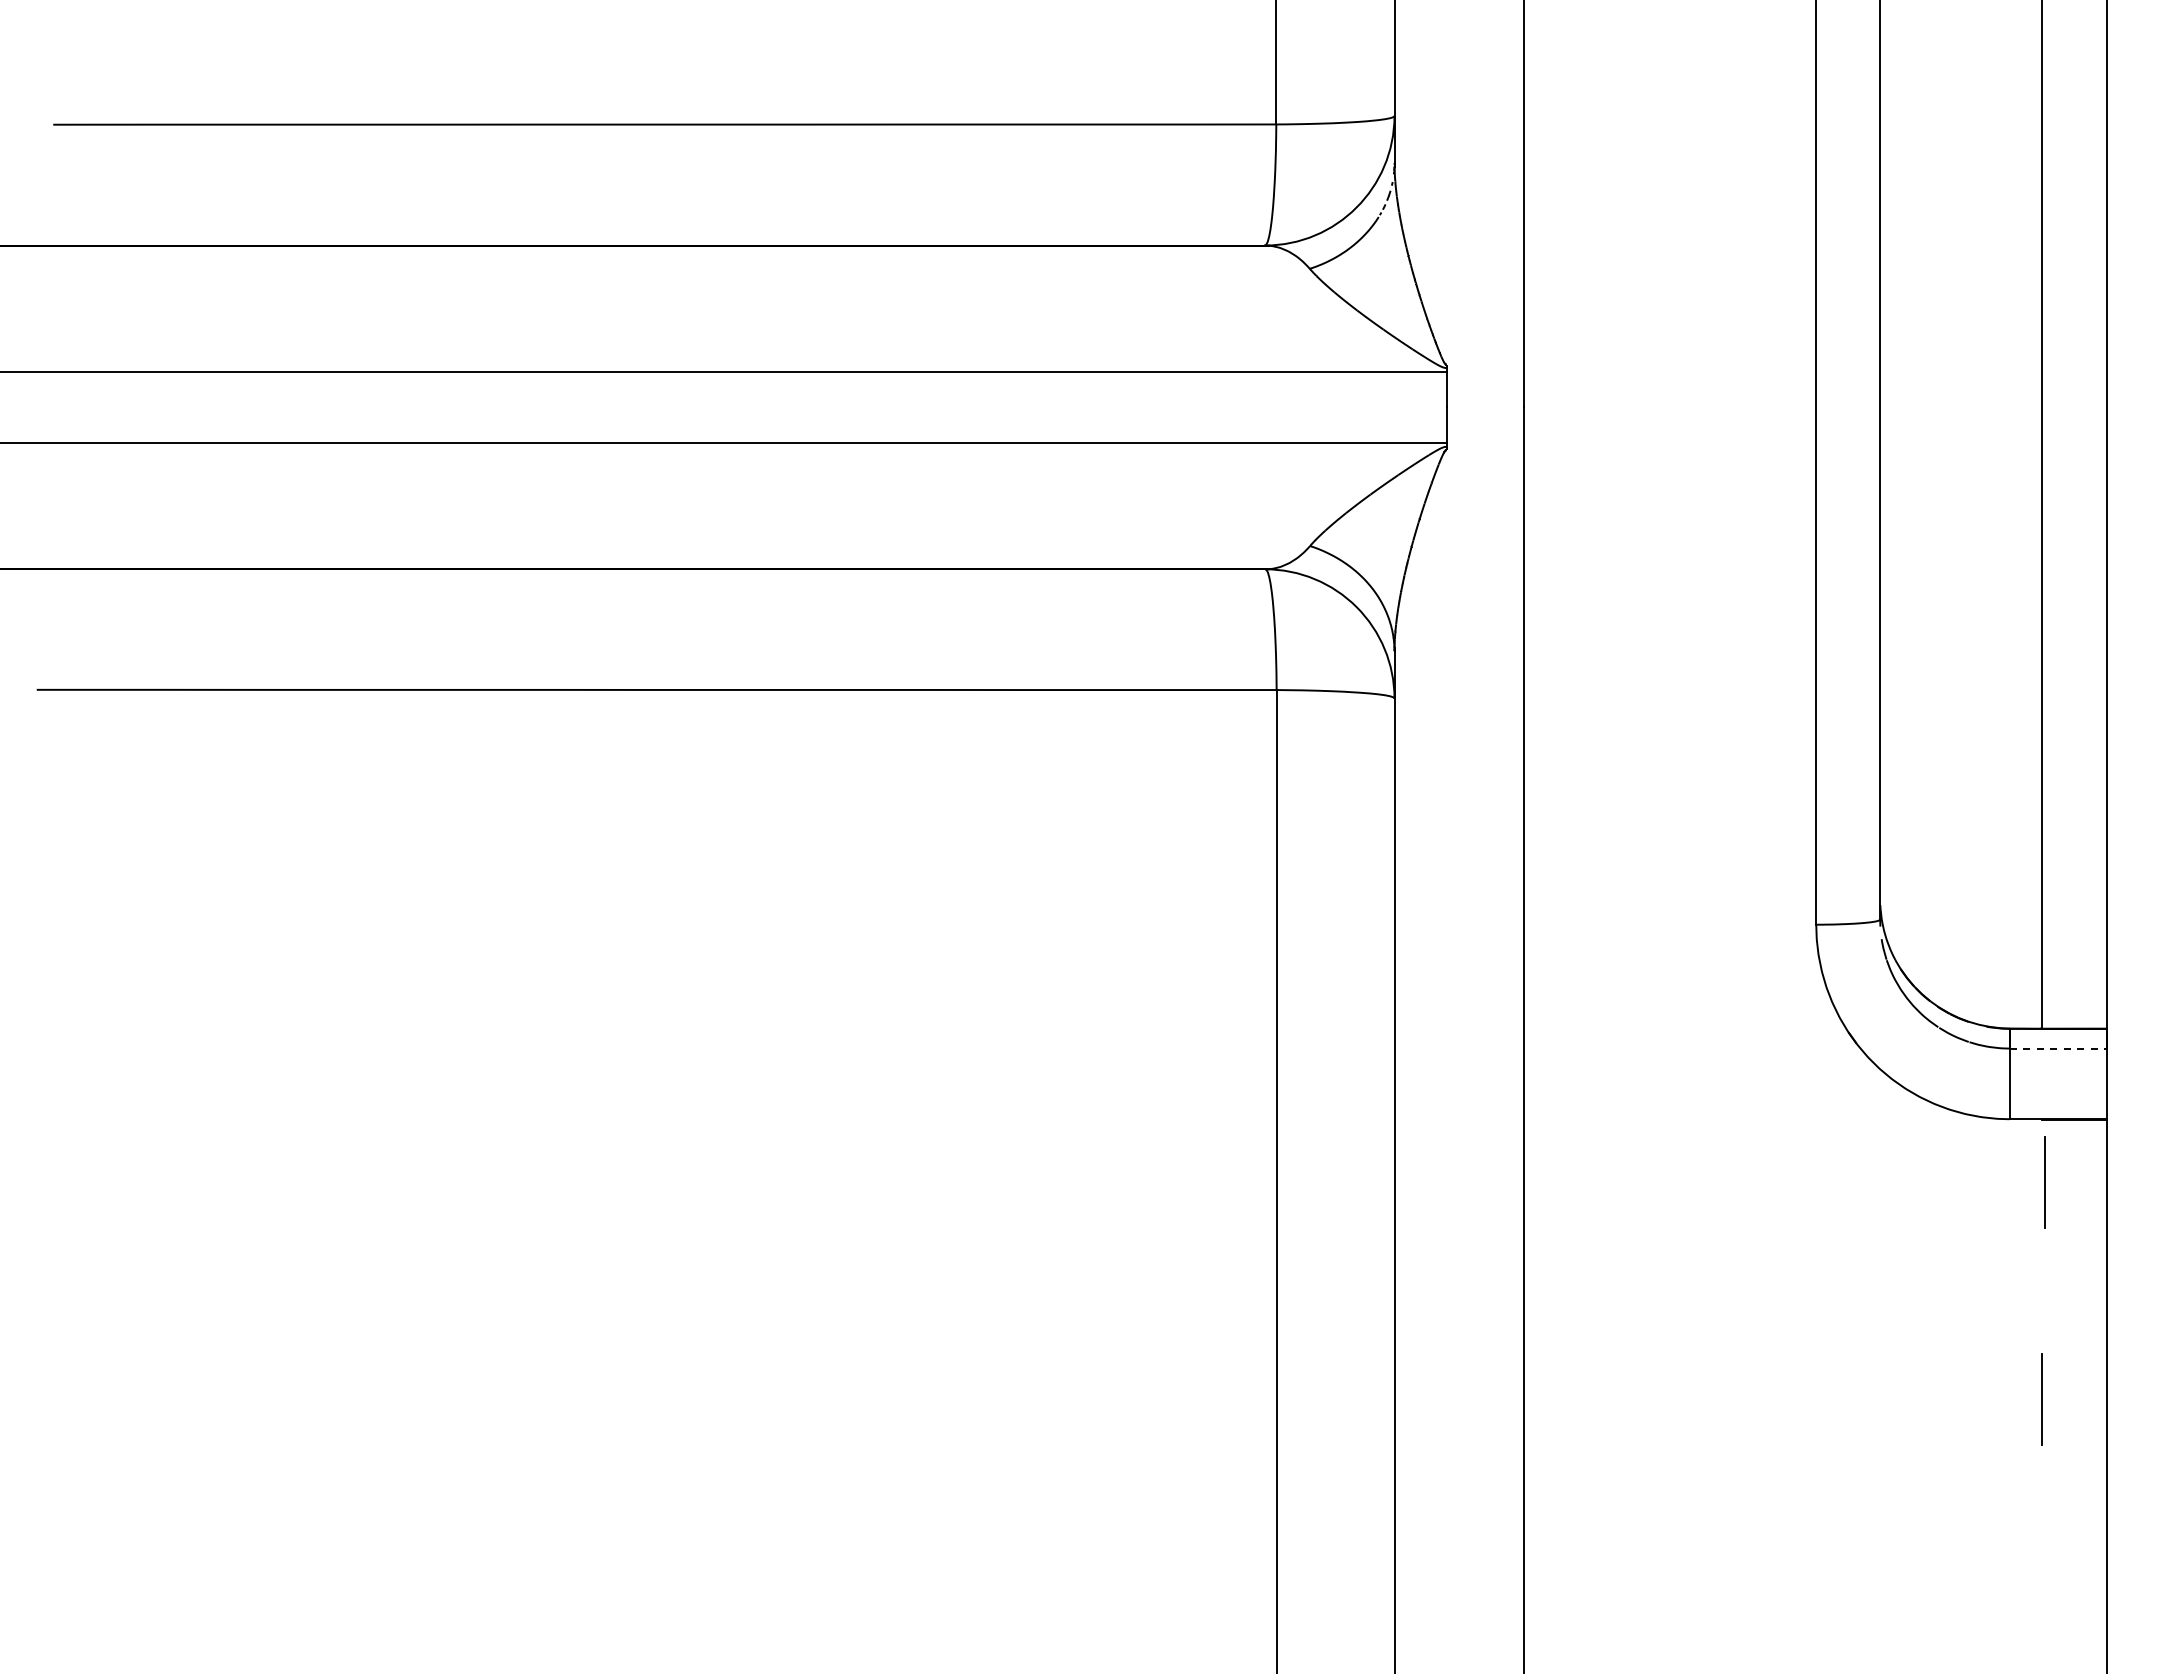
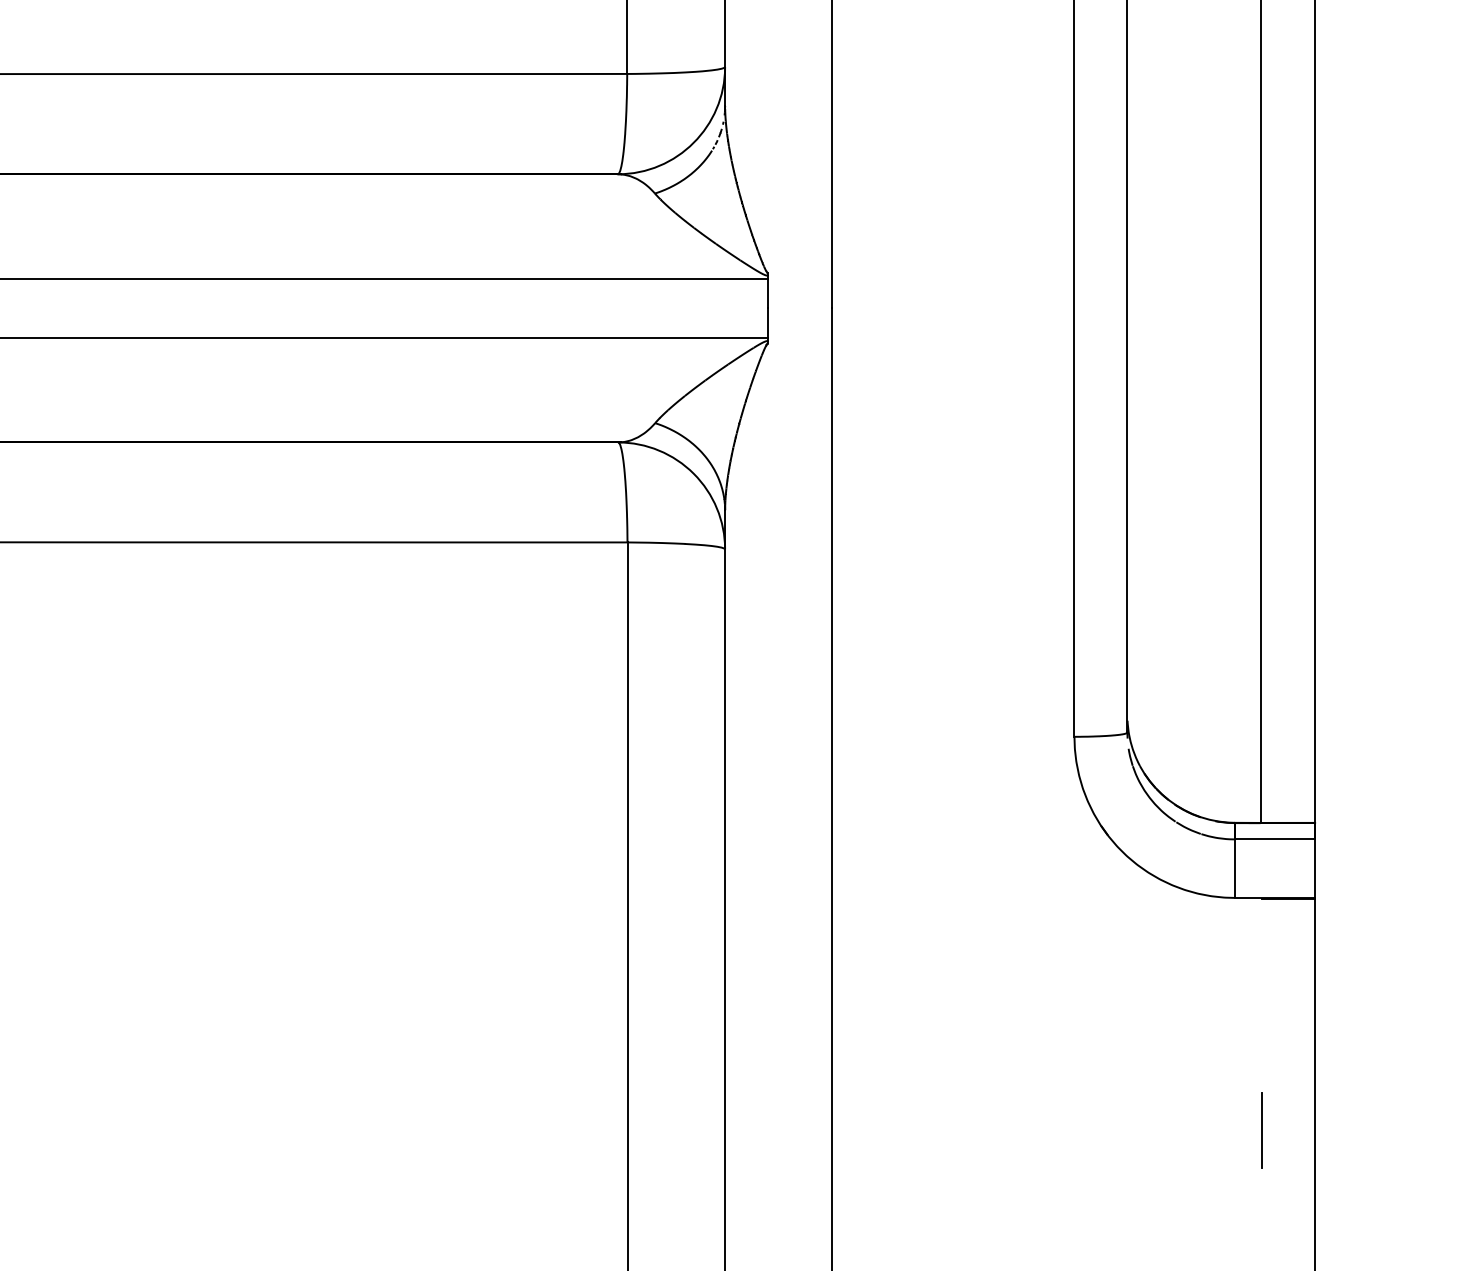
line: (2058, 1048) -> (1275, 839), dashed -> solid
line: (2044, 1182) -> (1263, 950), removed

